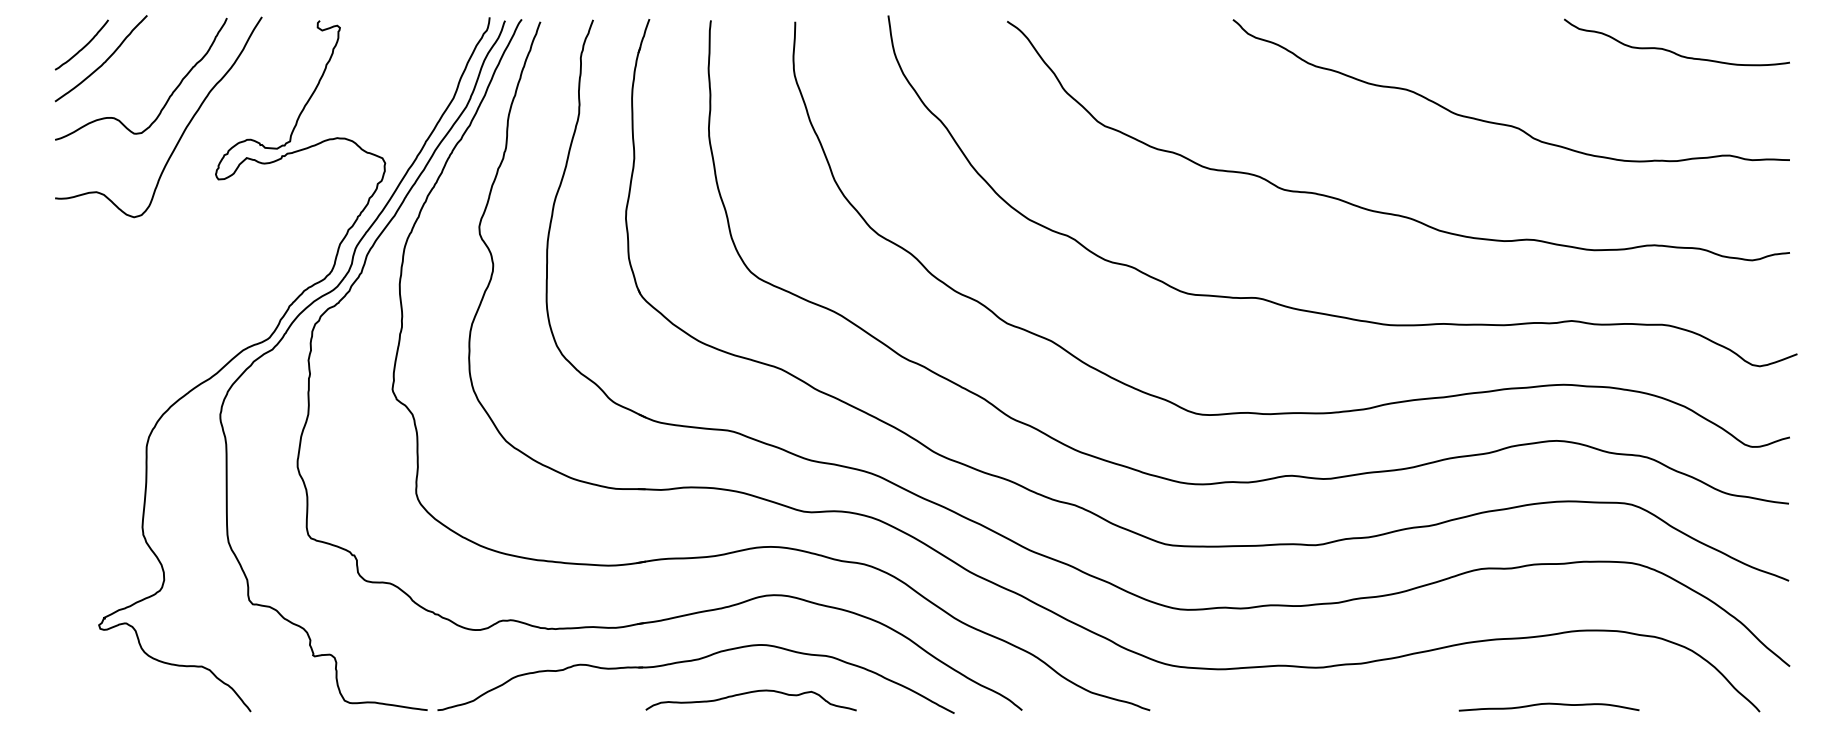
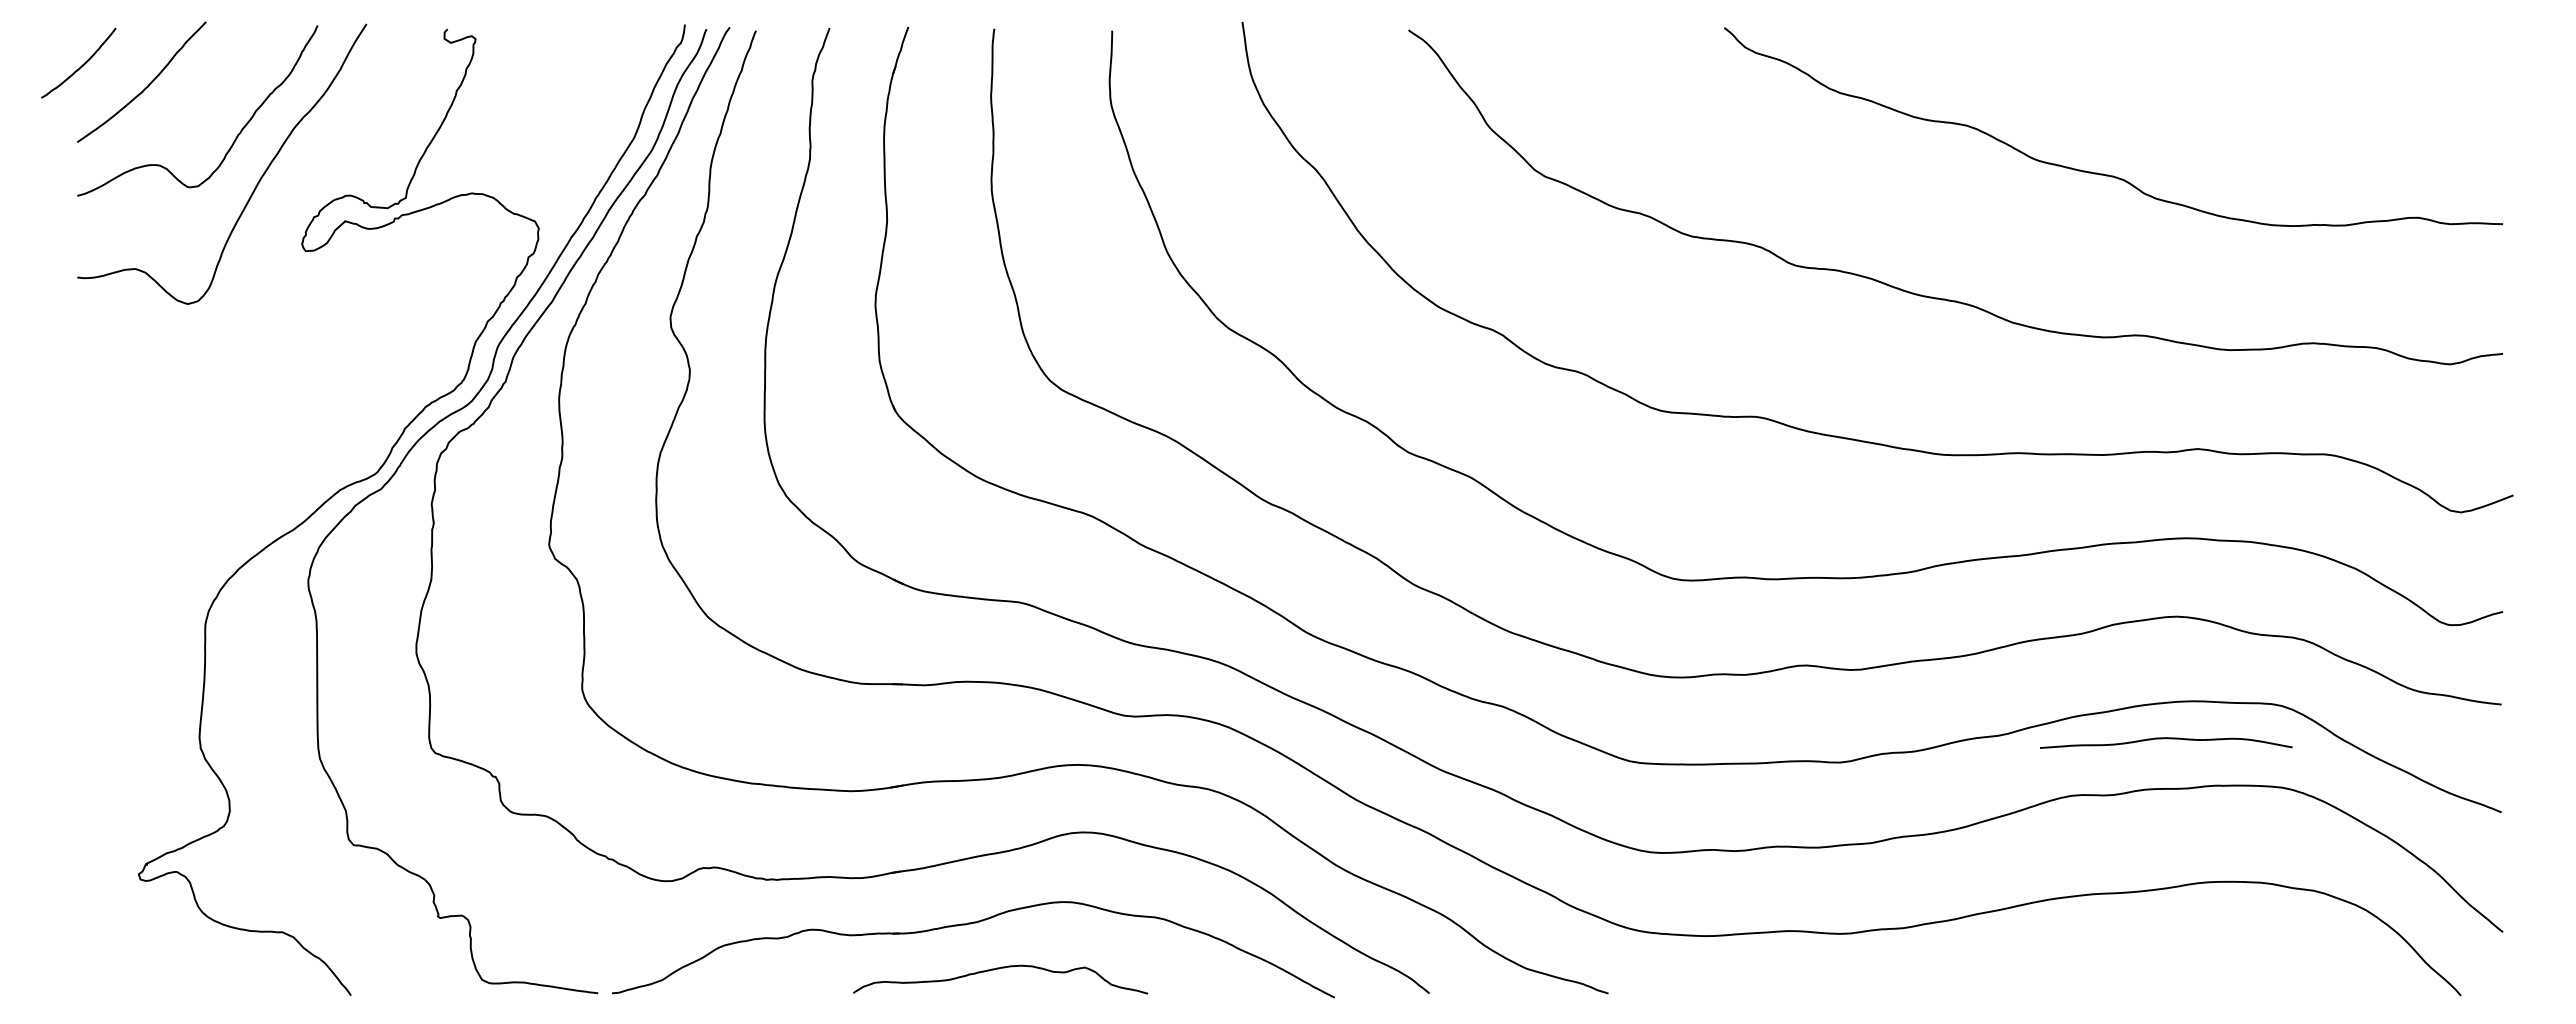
curve: (83, 46) -> (81, 65), moved
curve: (1673, 51) -> (2339, 72), removed
curve: (750, 693) -> (999, 969), moved
curve: (1550, 704) -> (2167, 739), moved

